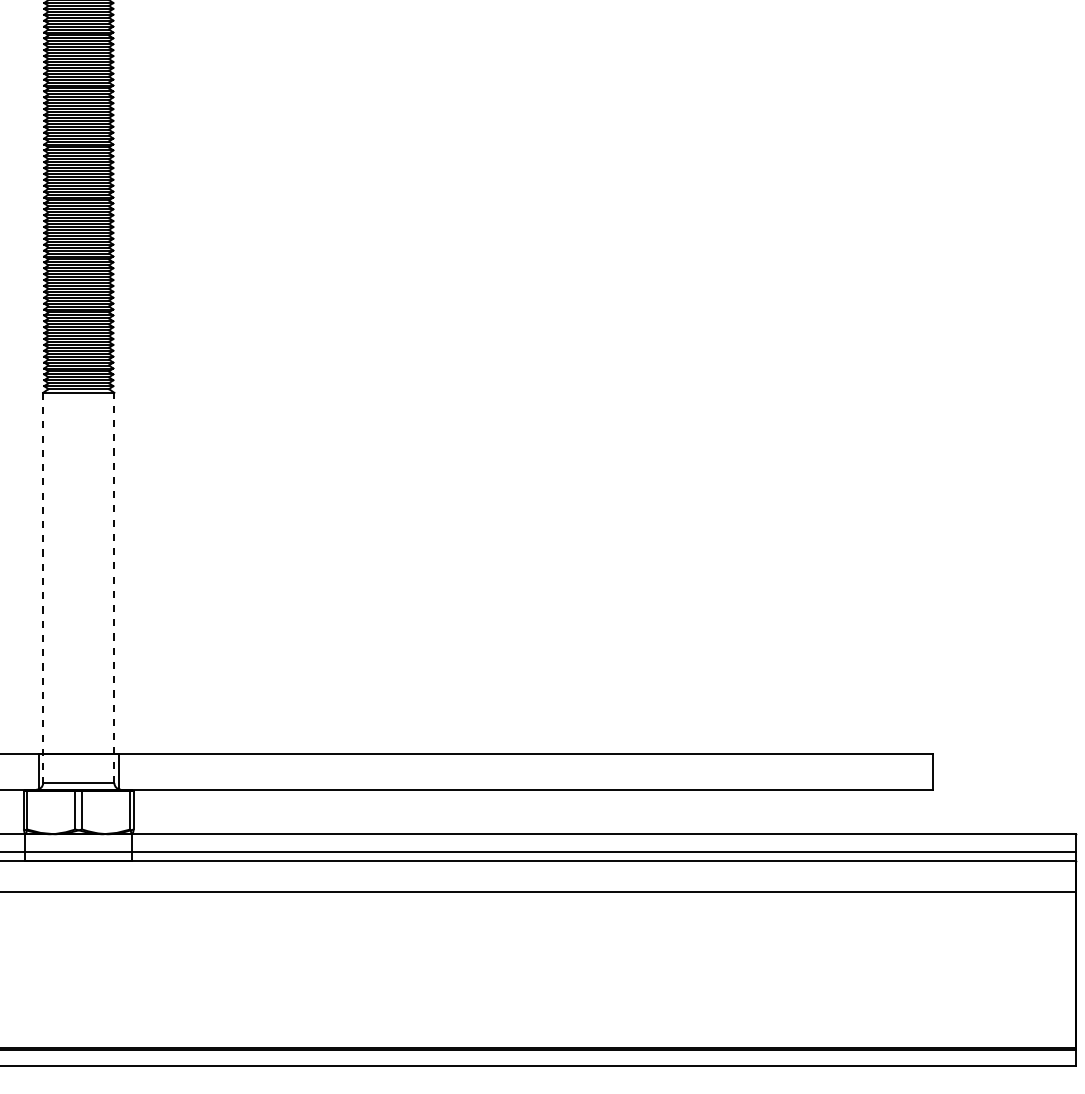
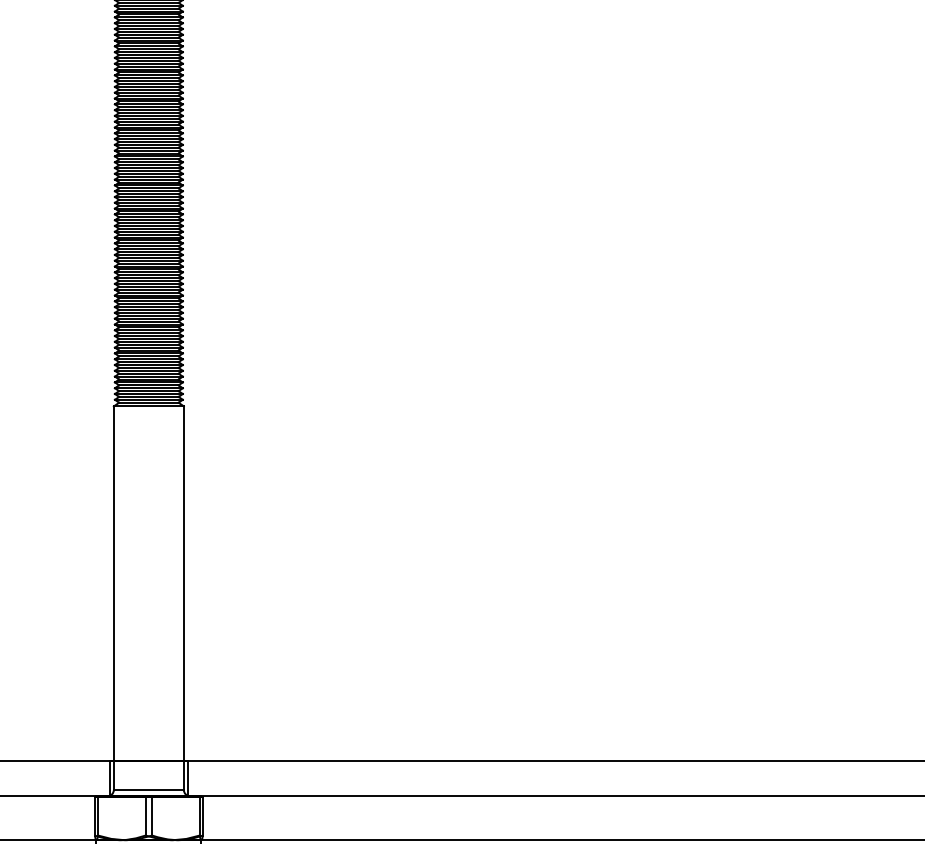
line: (114, 587) -> (183, 597), dashed -> solid
line: (43, 588) -> (114, 598), dashed -> solid

